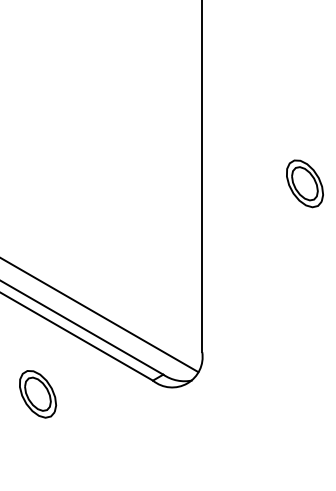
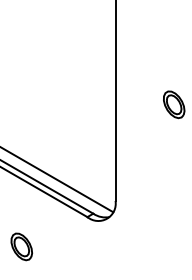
part: (37, 393) -> (21, 246), moved

